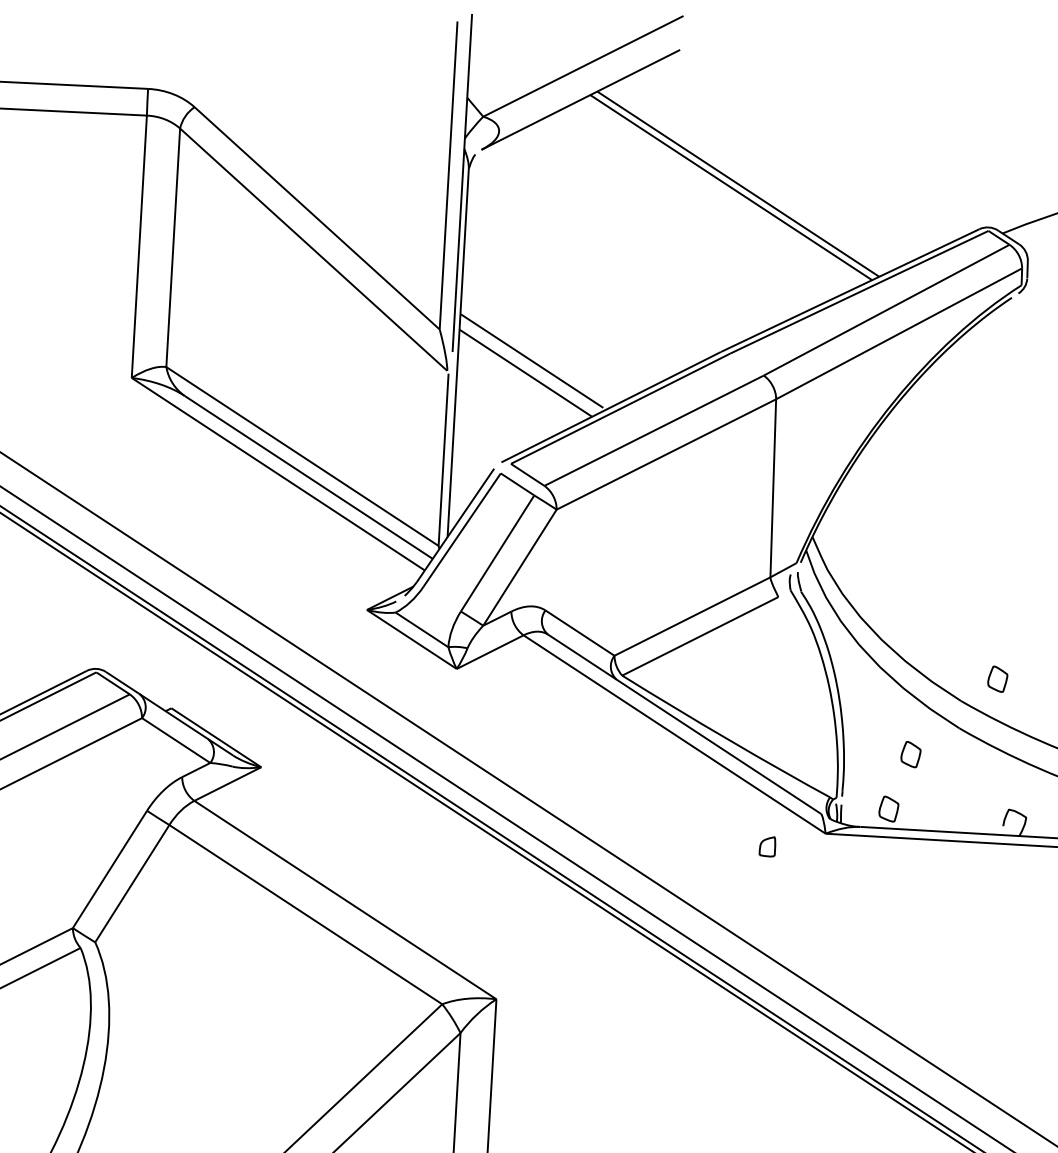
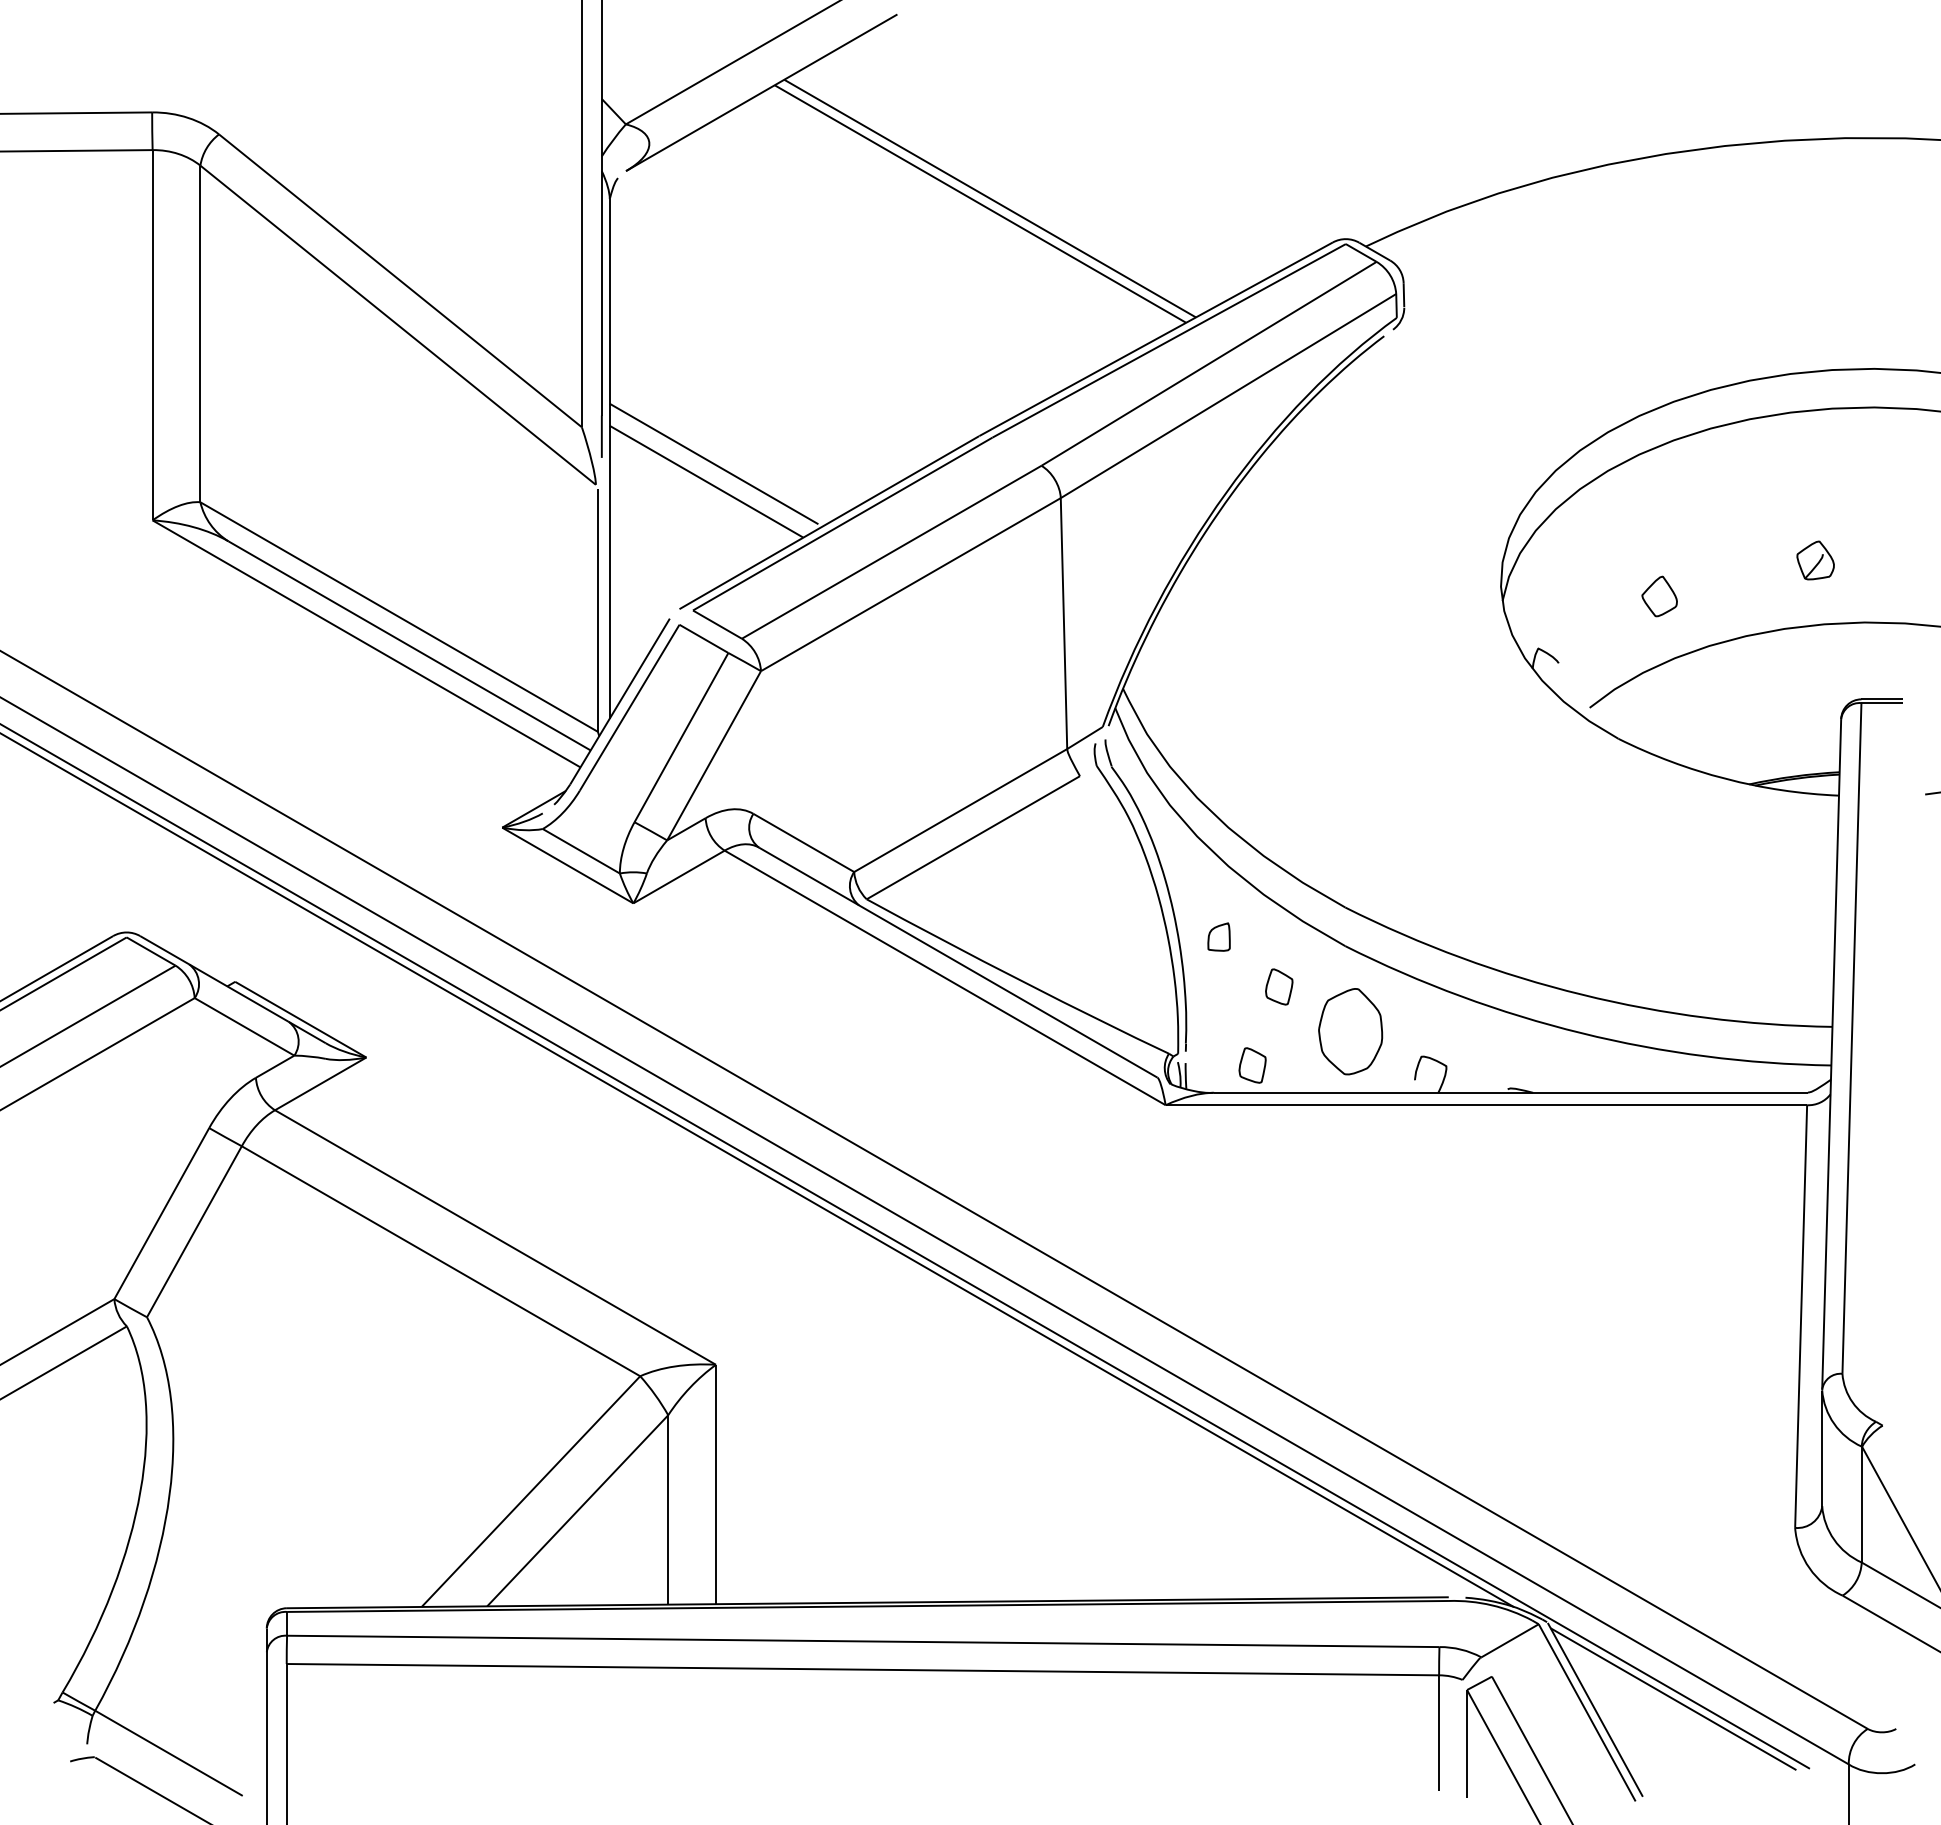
part: (997, 678) -> (1395, 873), removed
part: (959, 789) -> (1350, 1031), added
part: (767, 846) -> (1218, 936), moved

